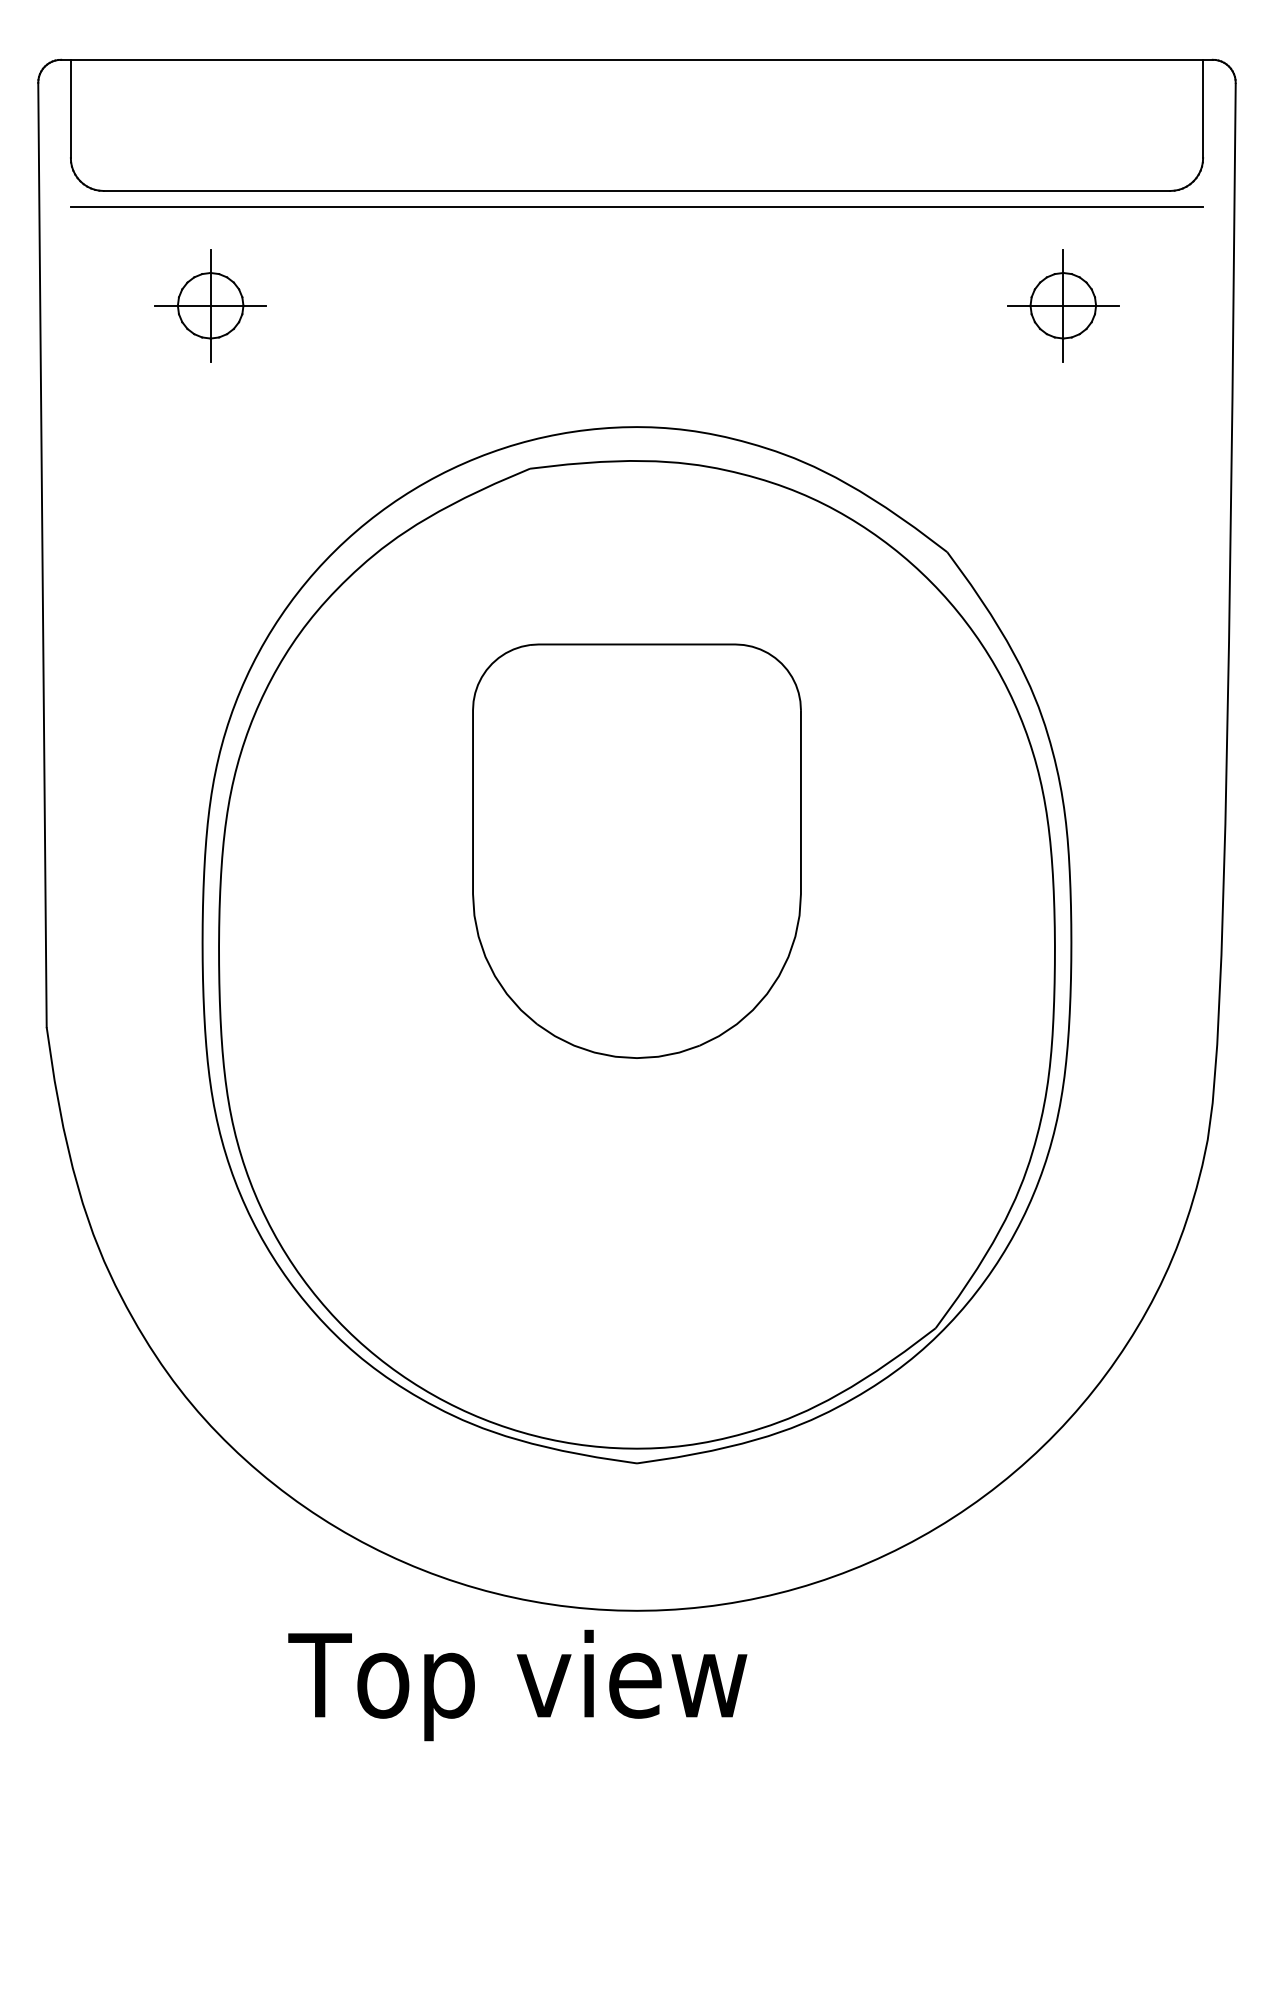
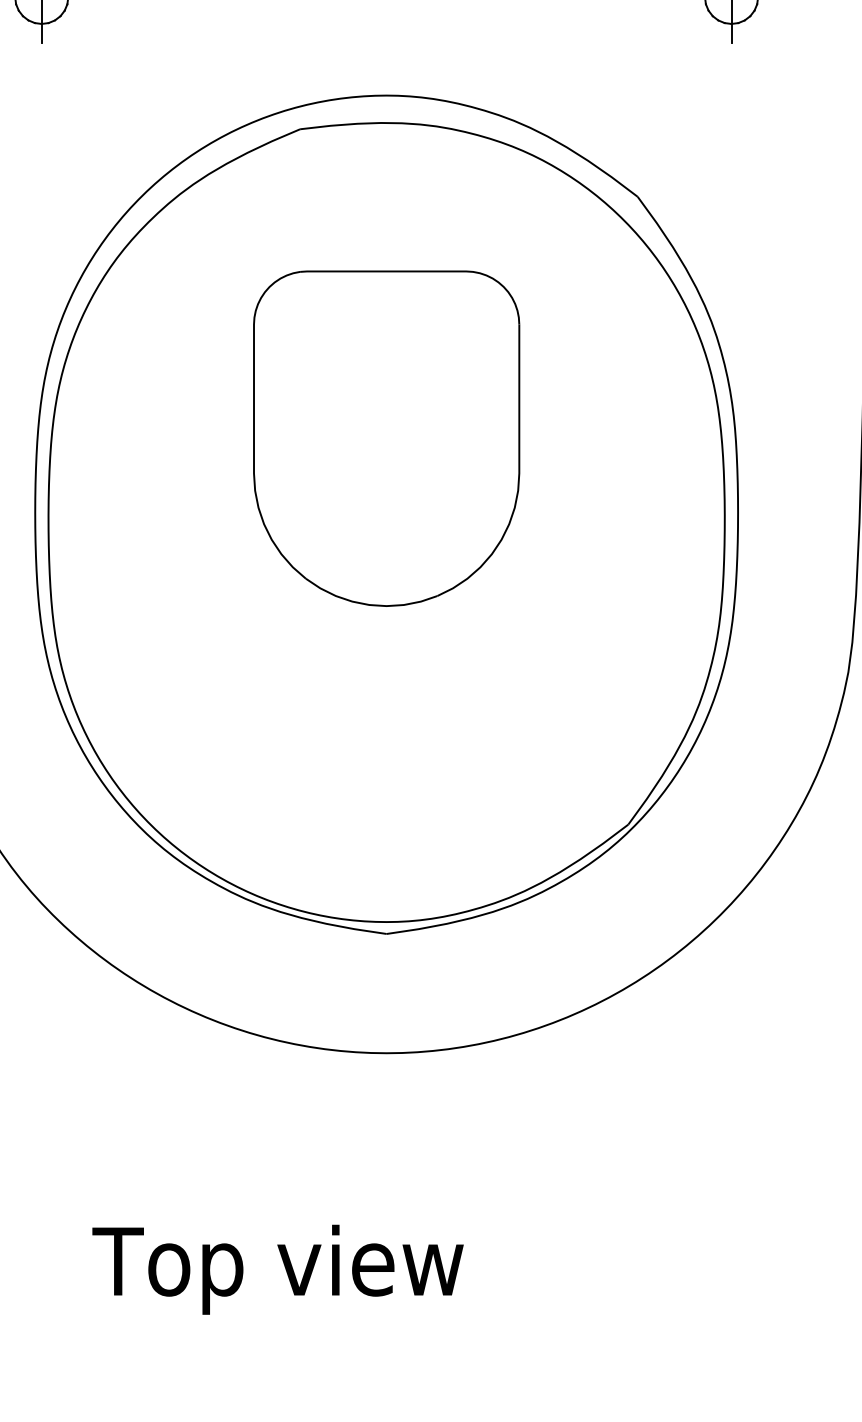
text: (517, 1685) -> (277, 1269), moved

